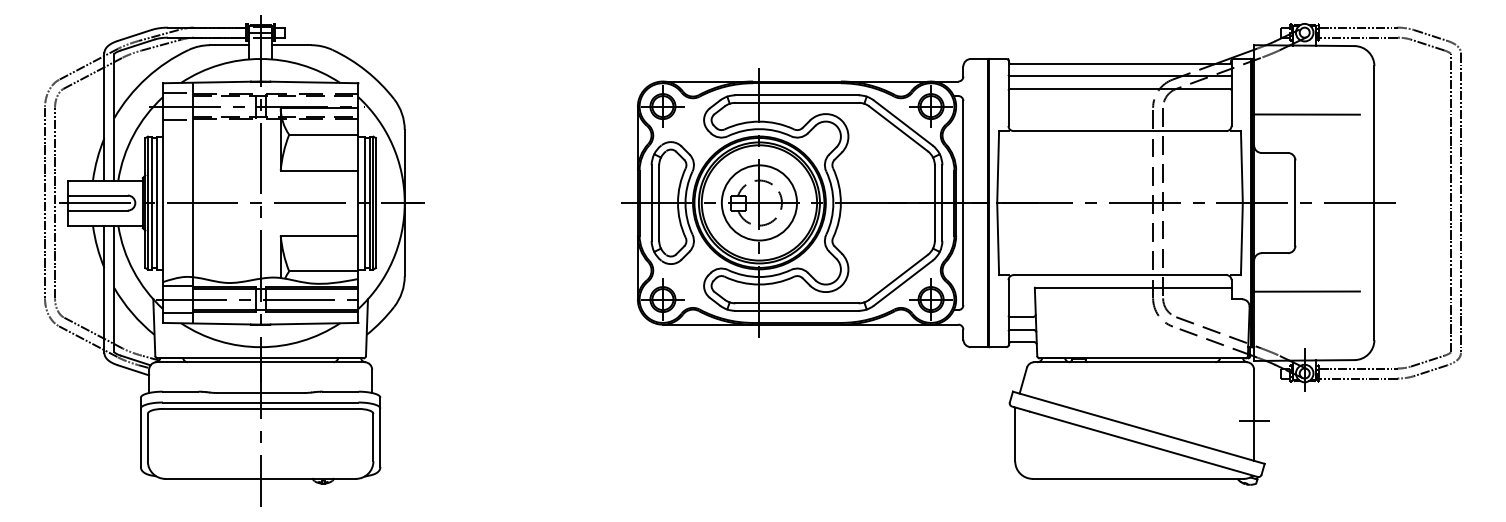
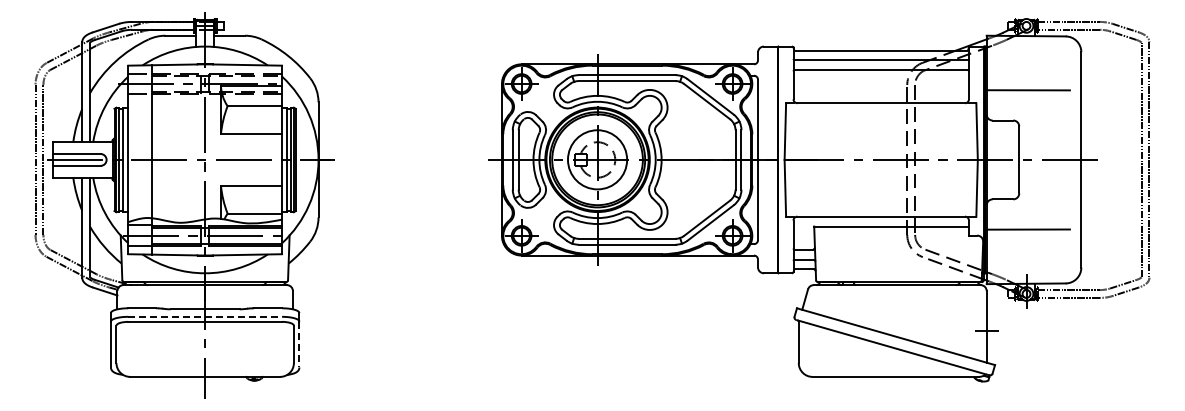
line: (261, 402) -> (205, 316), solid -> dashed
line: (380, 437) -> (299, 344), solid -> dashed

